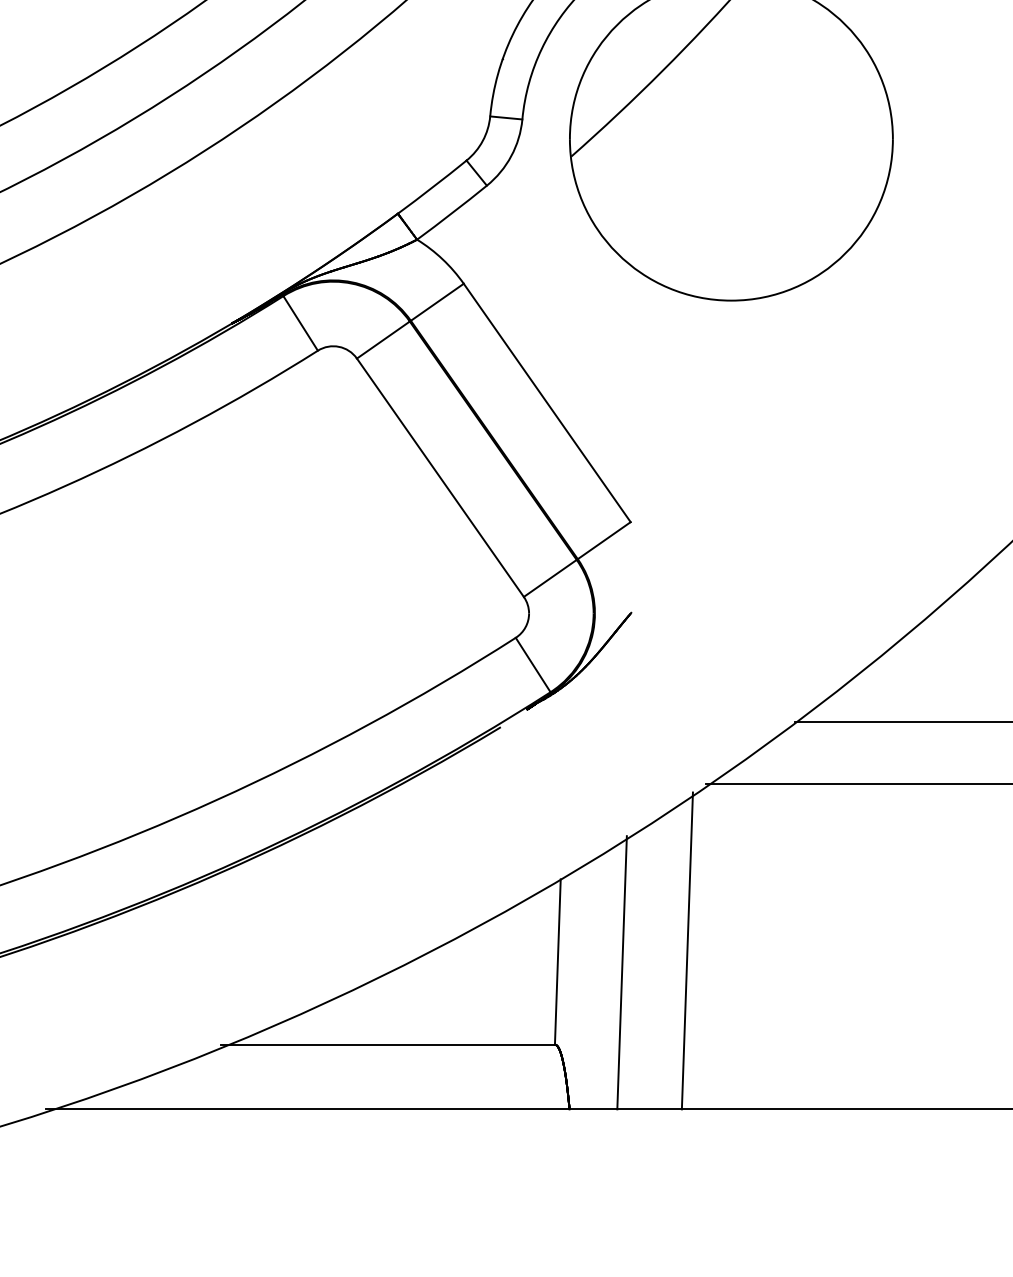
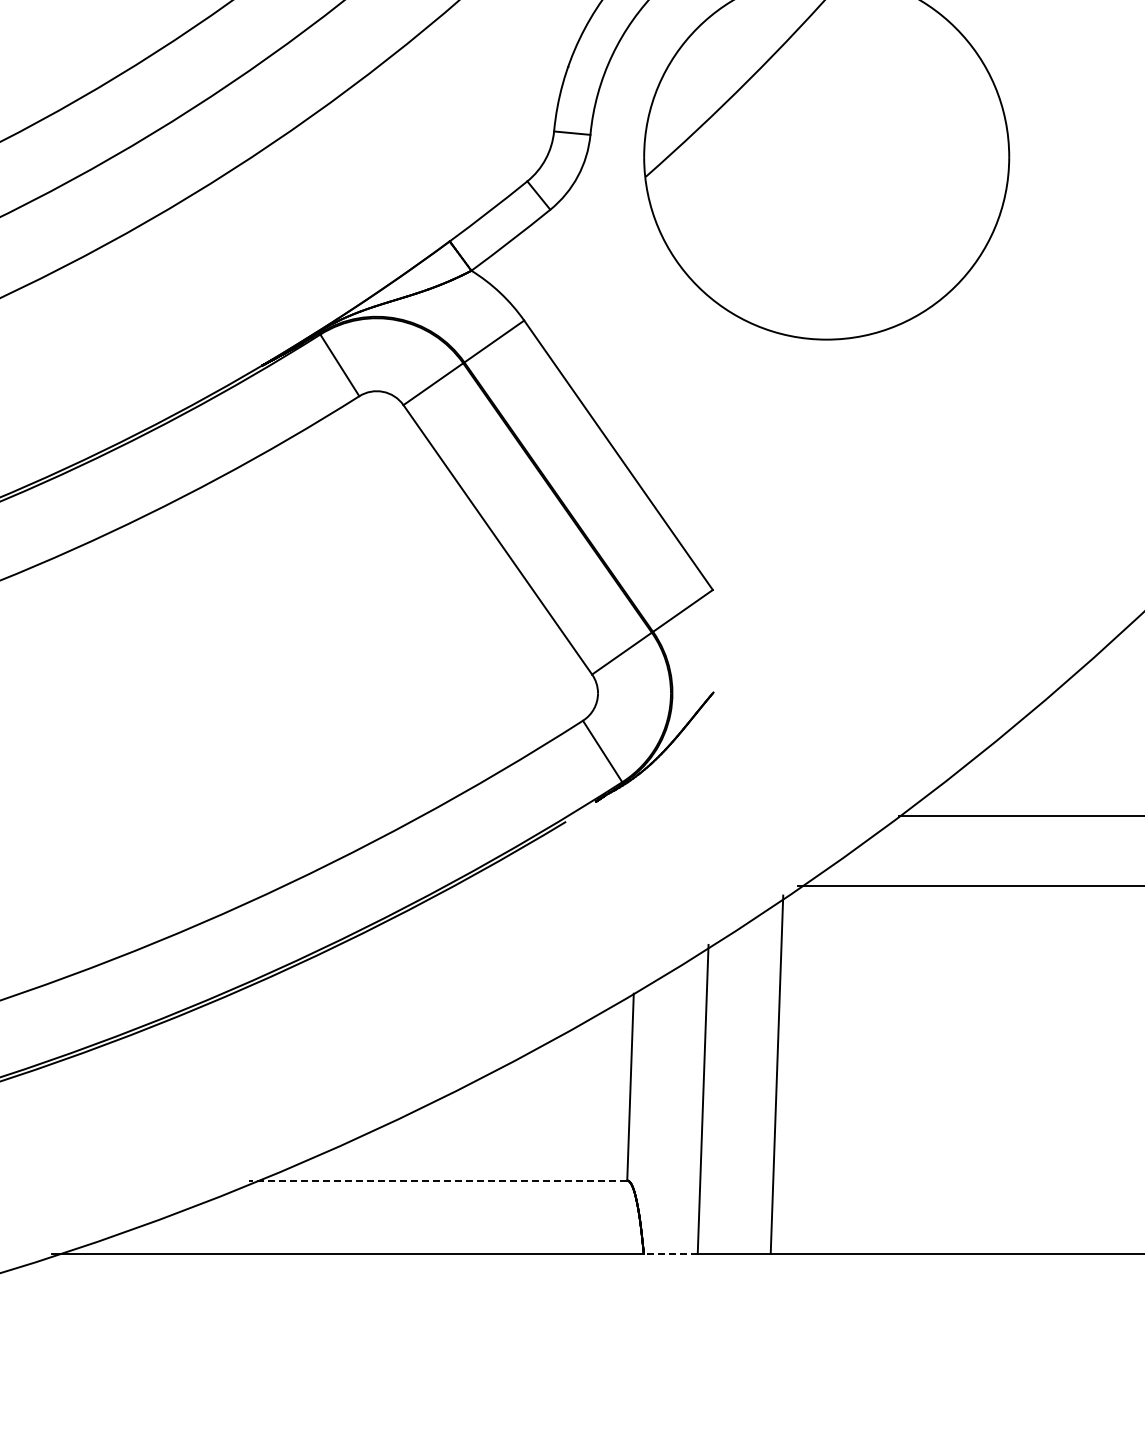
line: (387, 1044) -> (438, 1180), solid -> dashed
line: (593, 1109) -> (670, 1253), solid -> dashed

